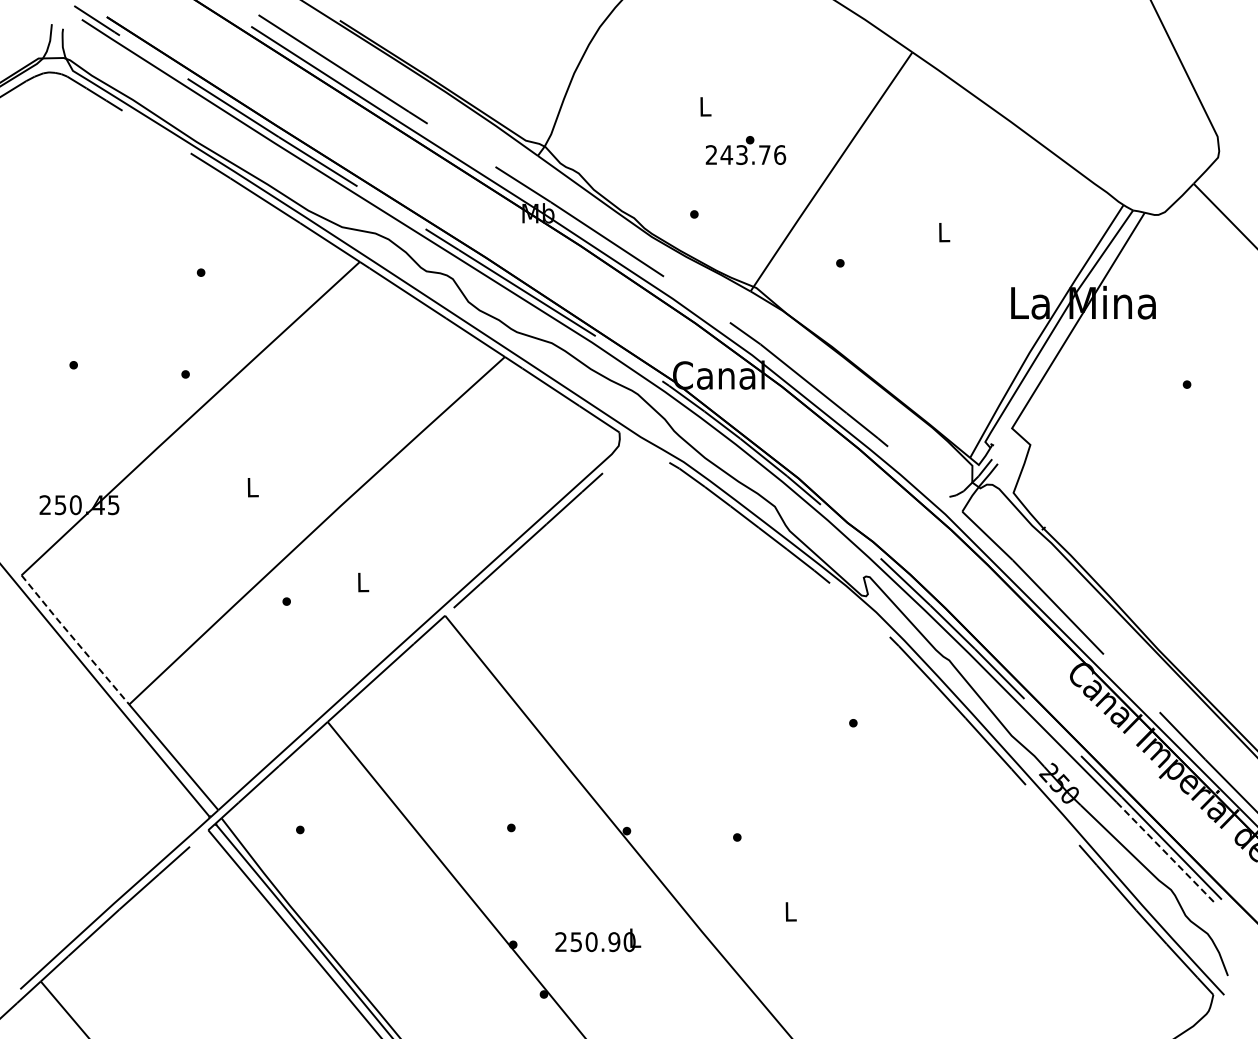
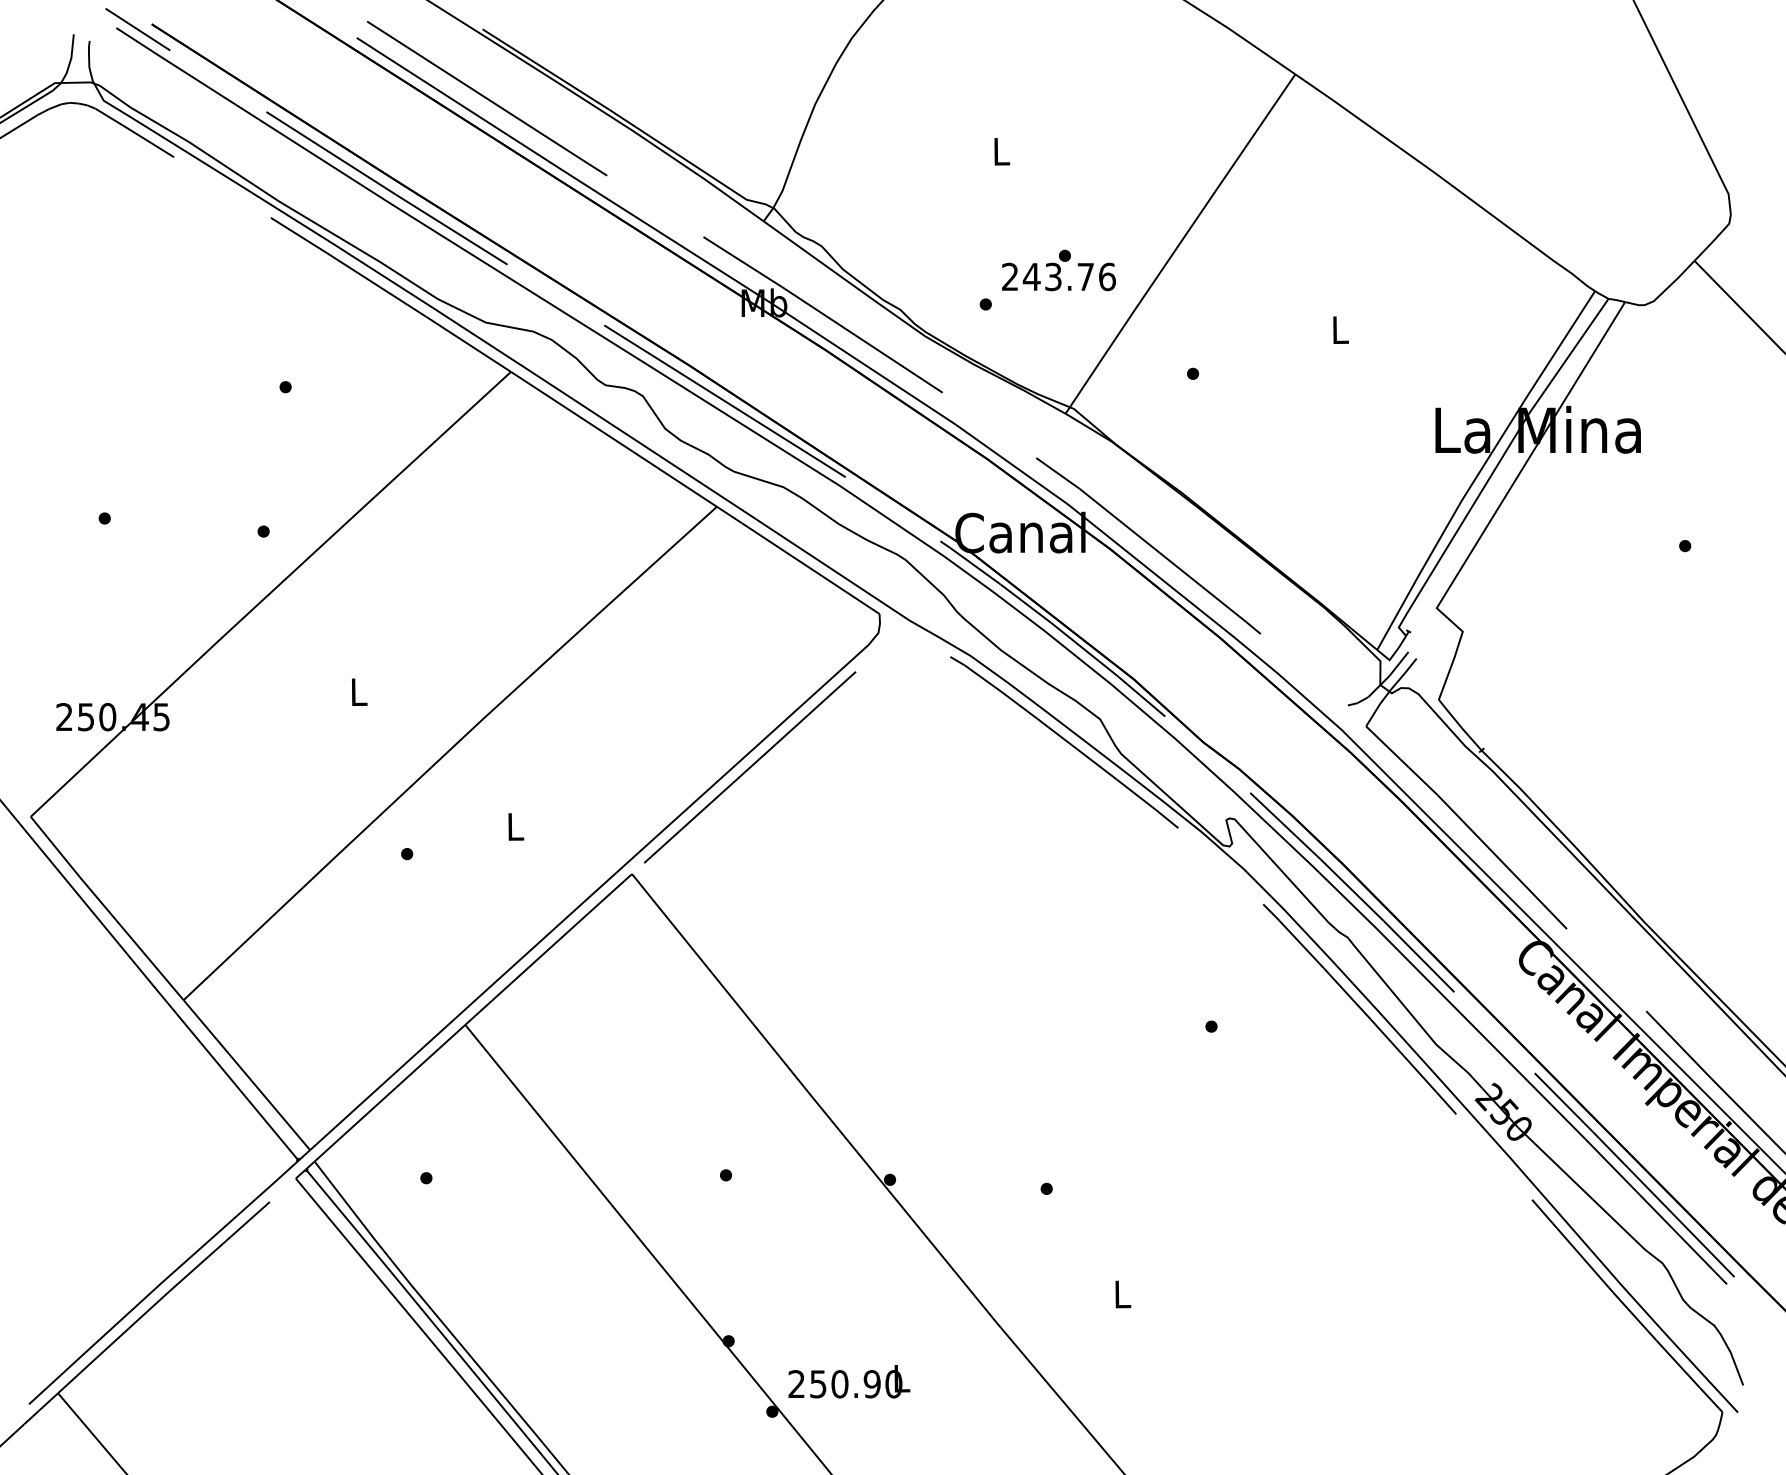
text: (745, 150) -> (1058, 270), moved
line: (74, 639) -> (105, 907), dashed -> solid
line: (1167, 853) -> (1657, 1211), dashed -> solid
text: (598, 940) -> (849, 1381), moved

